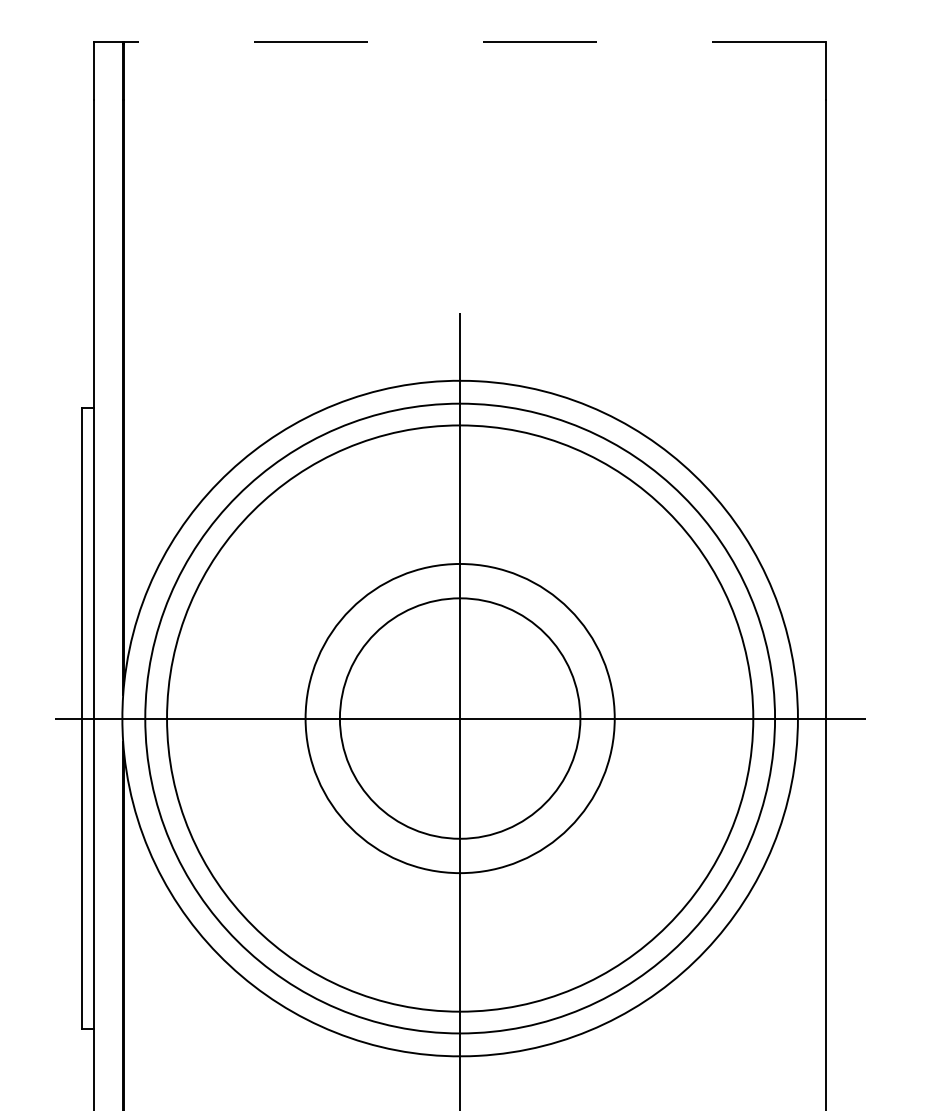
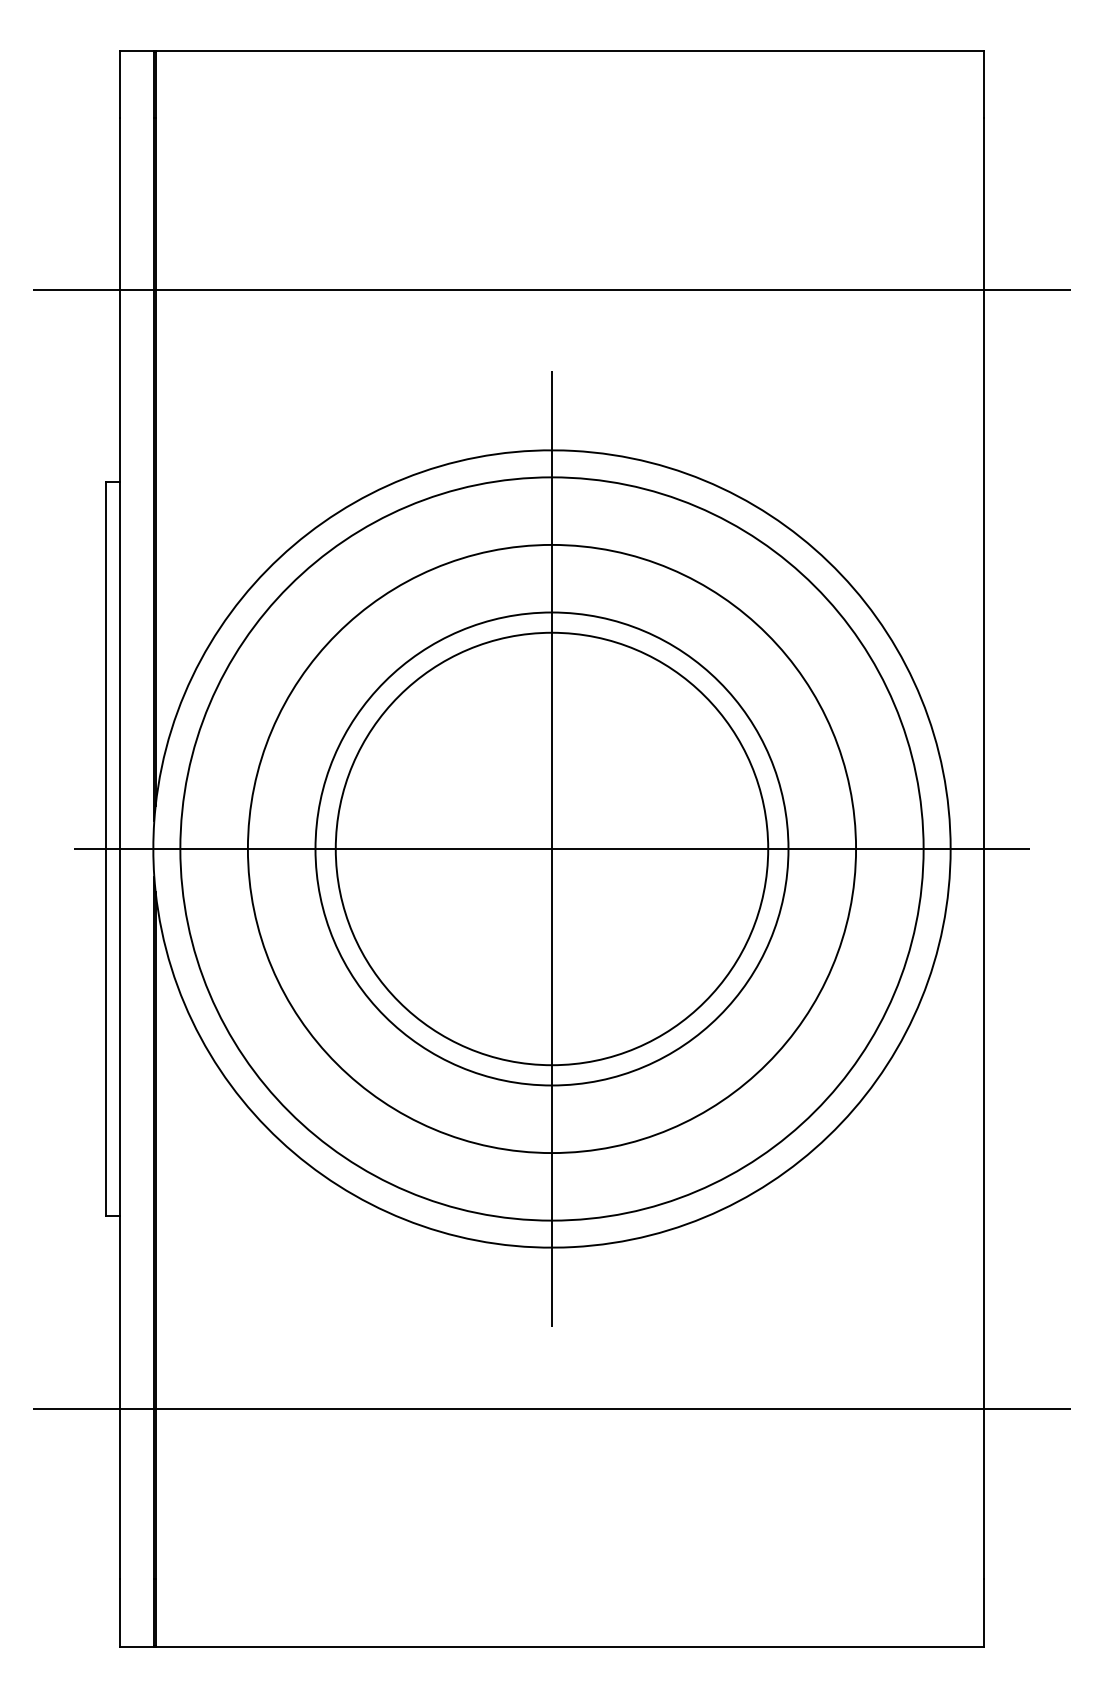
line: (474, 42) -> (569, 50), dashed -> solid
line: (459, 245) -> (551, 290), added
circle: (459, 718) -> (551, 848), size x0.62
circle: (459, 718) -> (551, 848), size x1.67
circle: (459, 718) -> (551, 848), size x1.67

